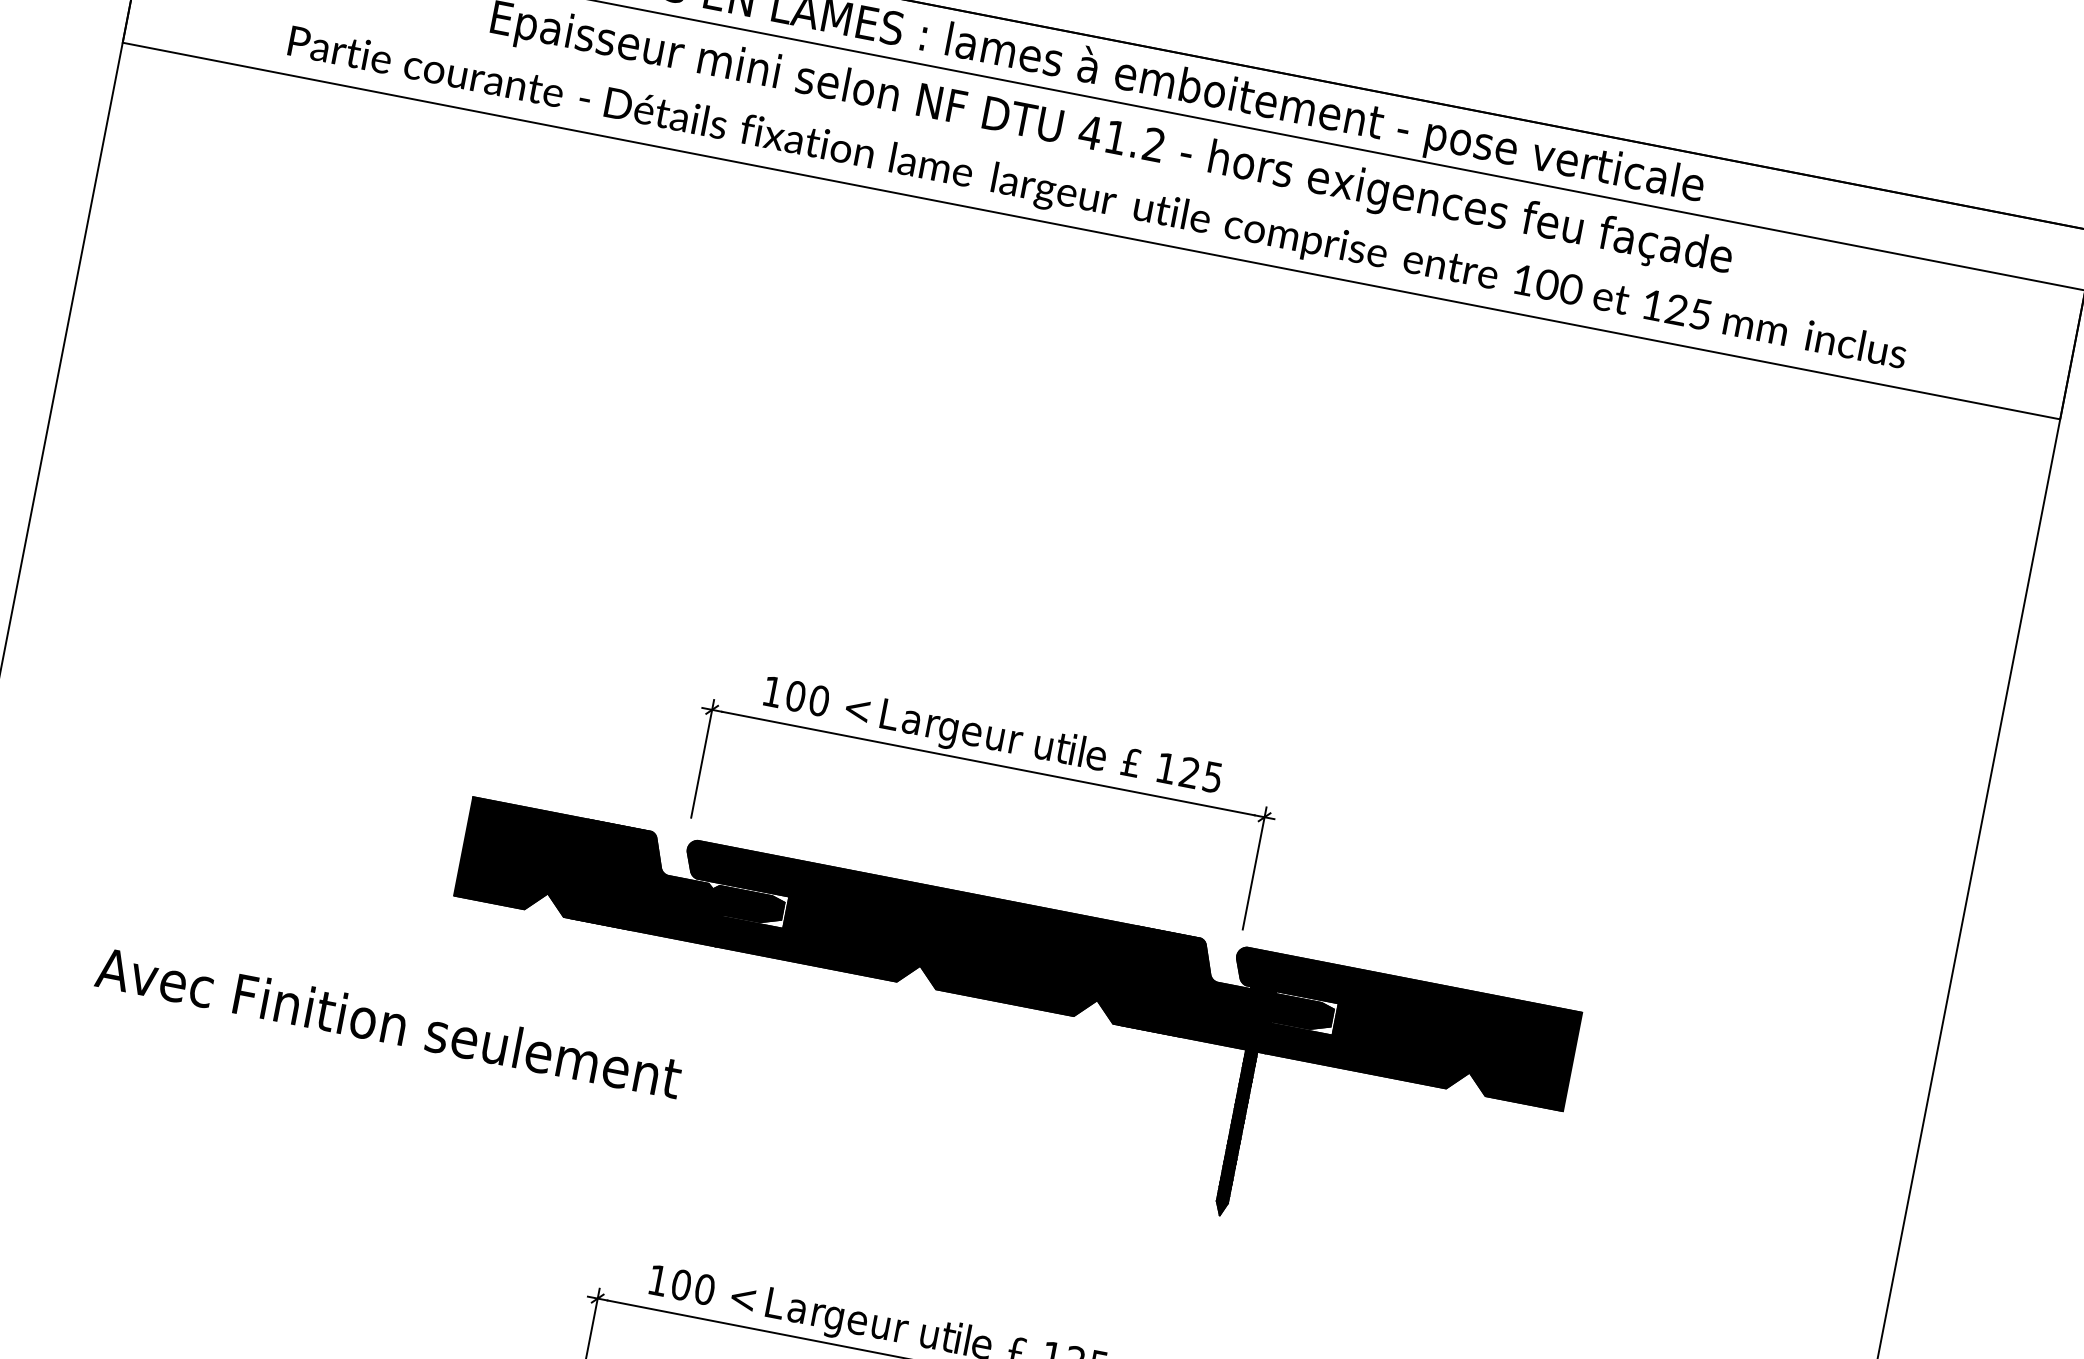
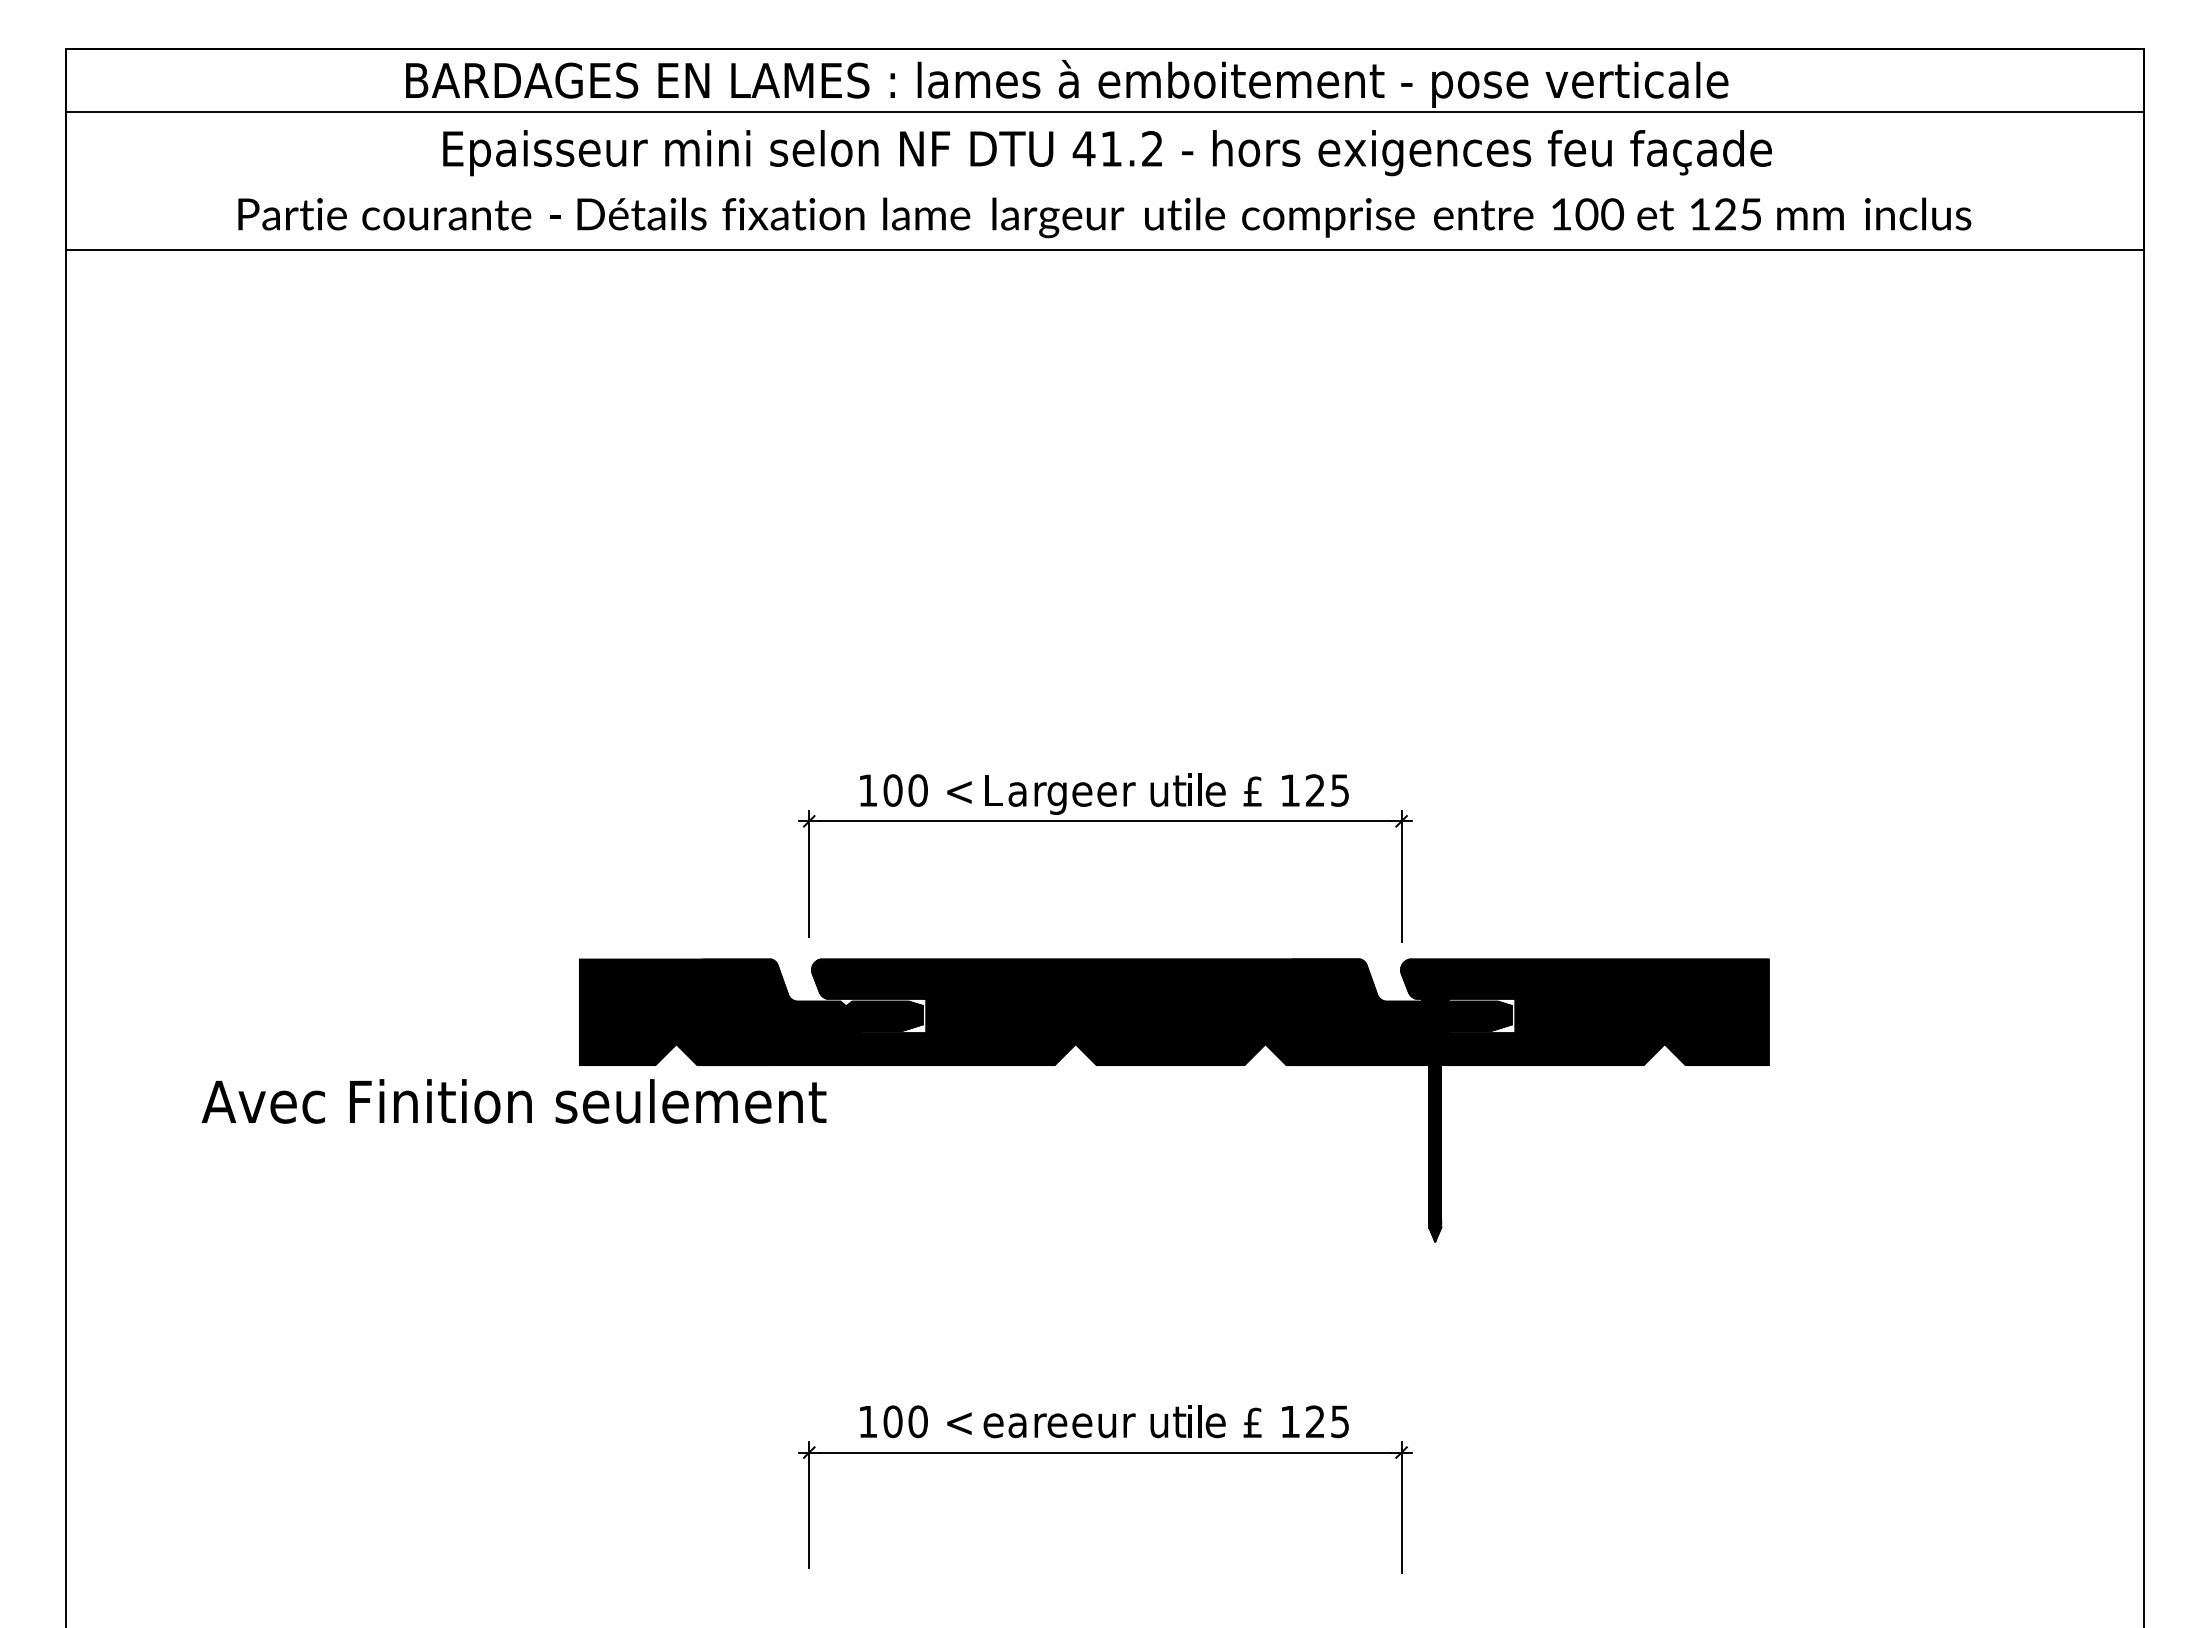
text: (994, 738) -> (1106, 794), u -> e
text: (388, 1022) -> (513, 1101), moved
text: (775, 1303) -> (993, 1422), L -> e
text: (833, 1322) -> (1057, 1429), g -> e

